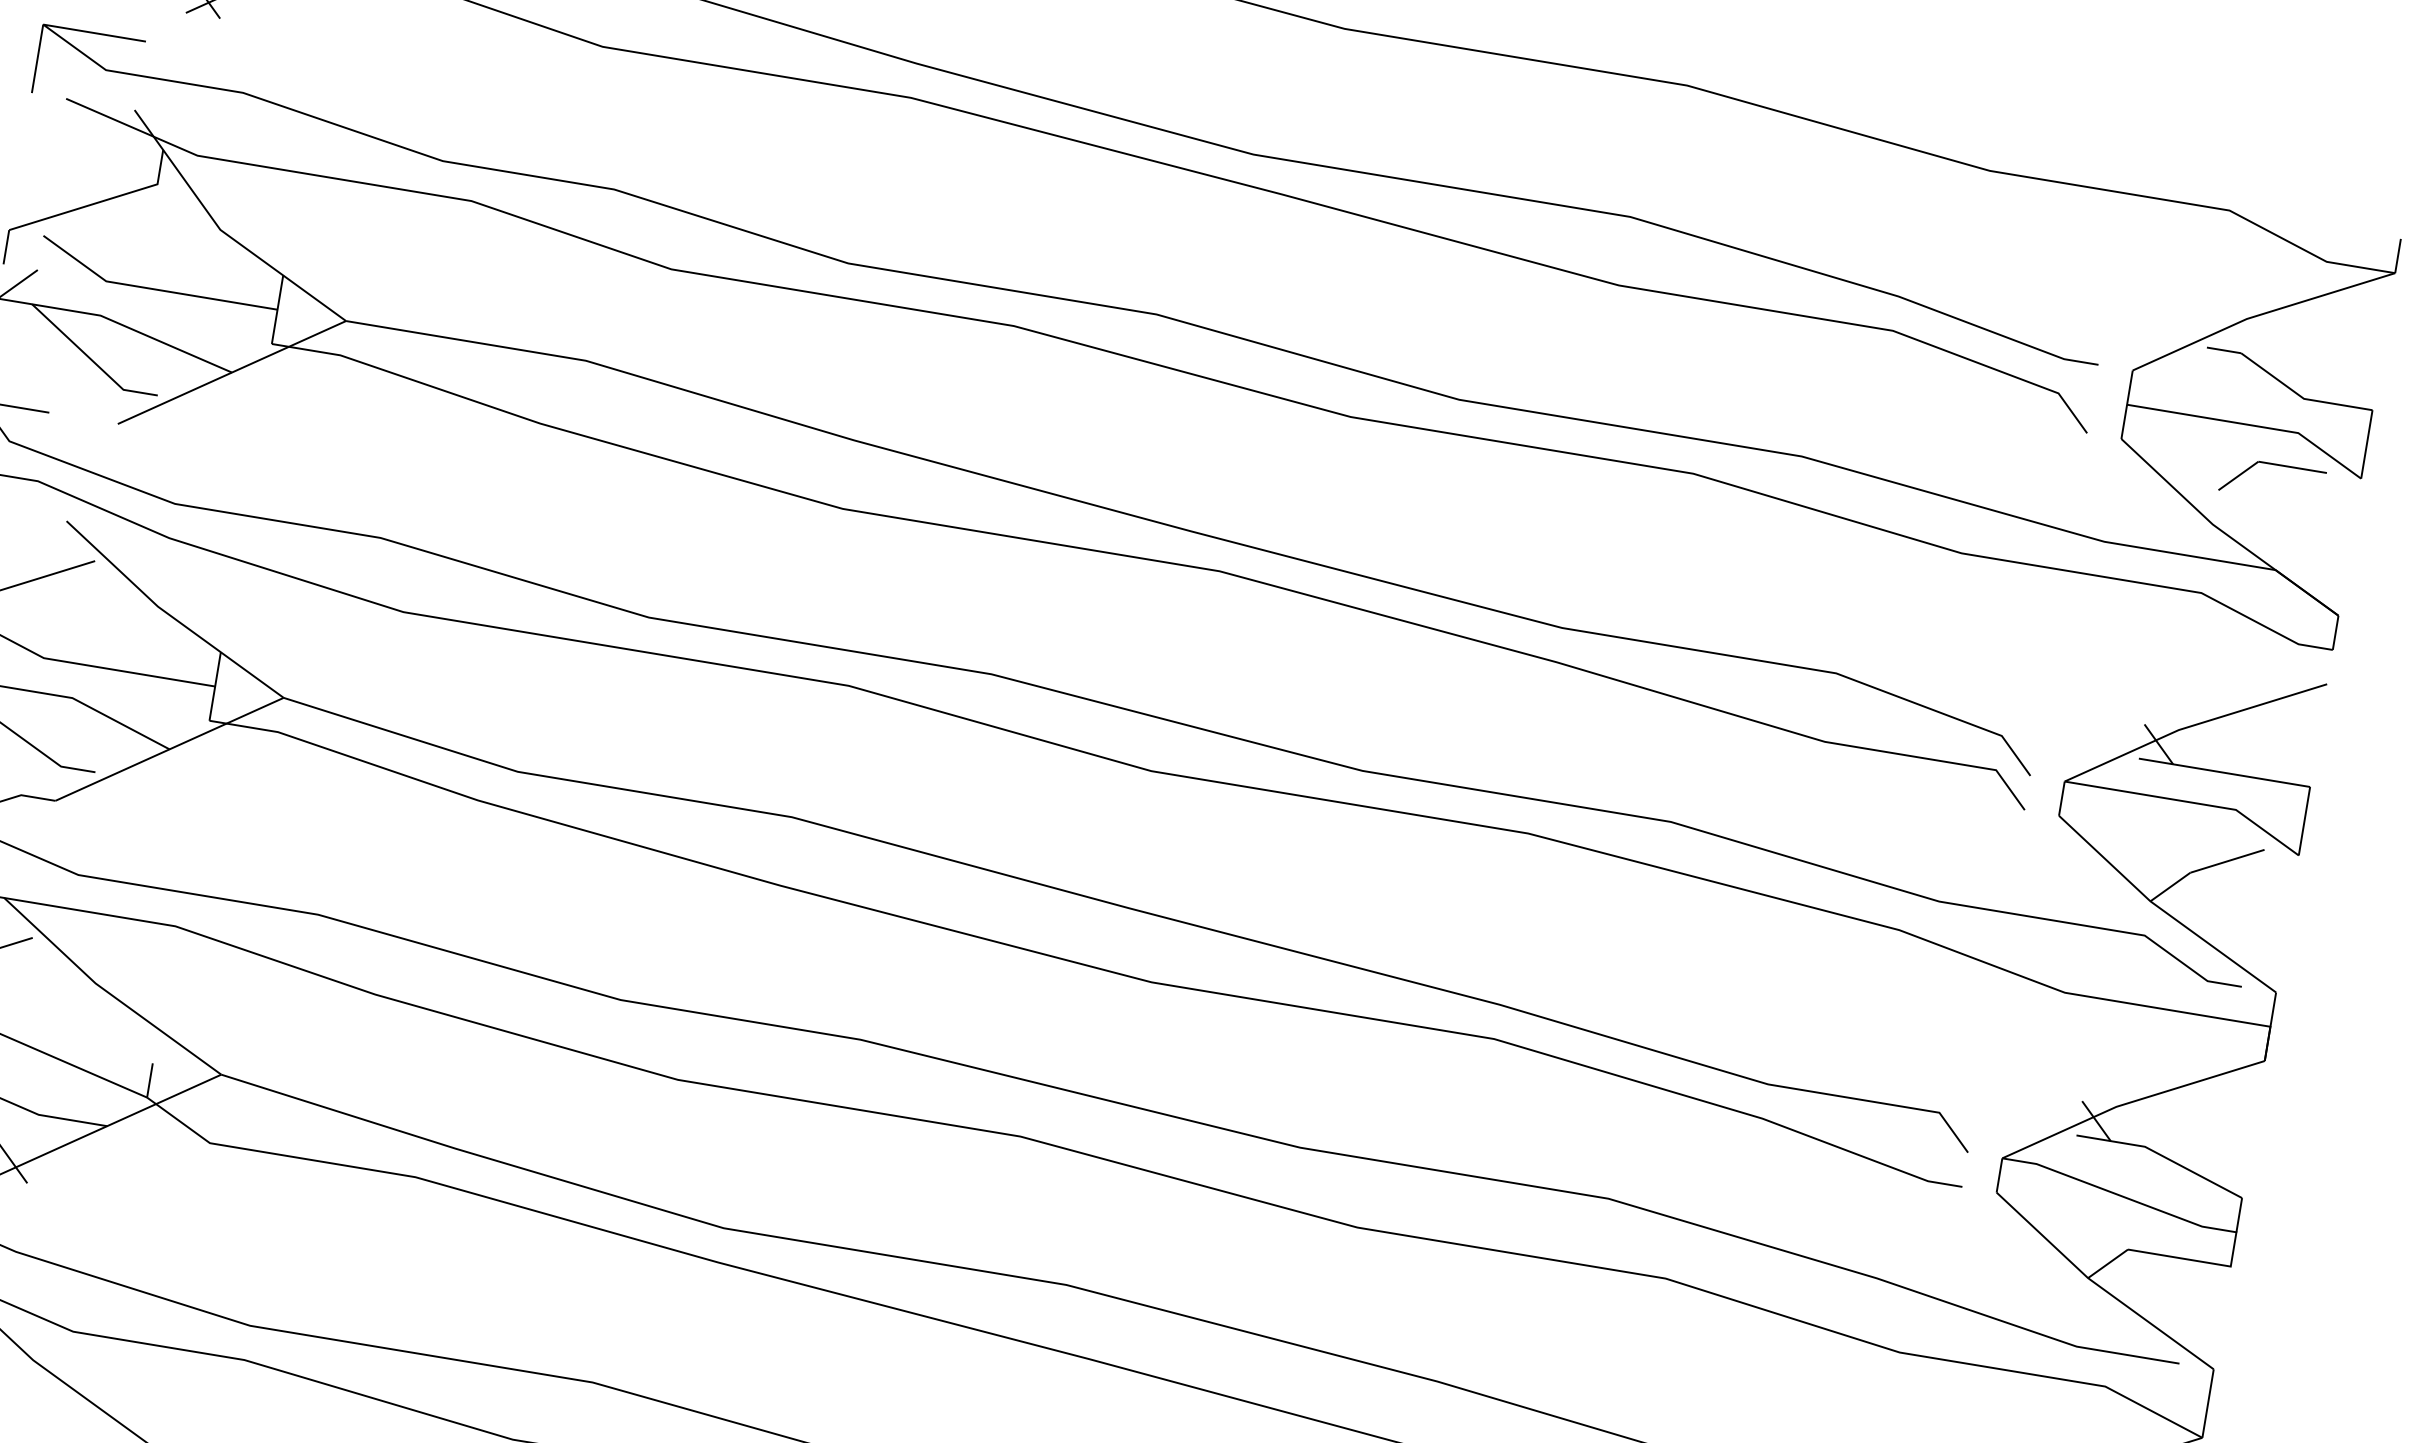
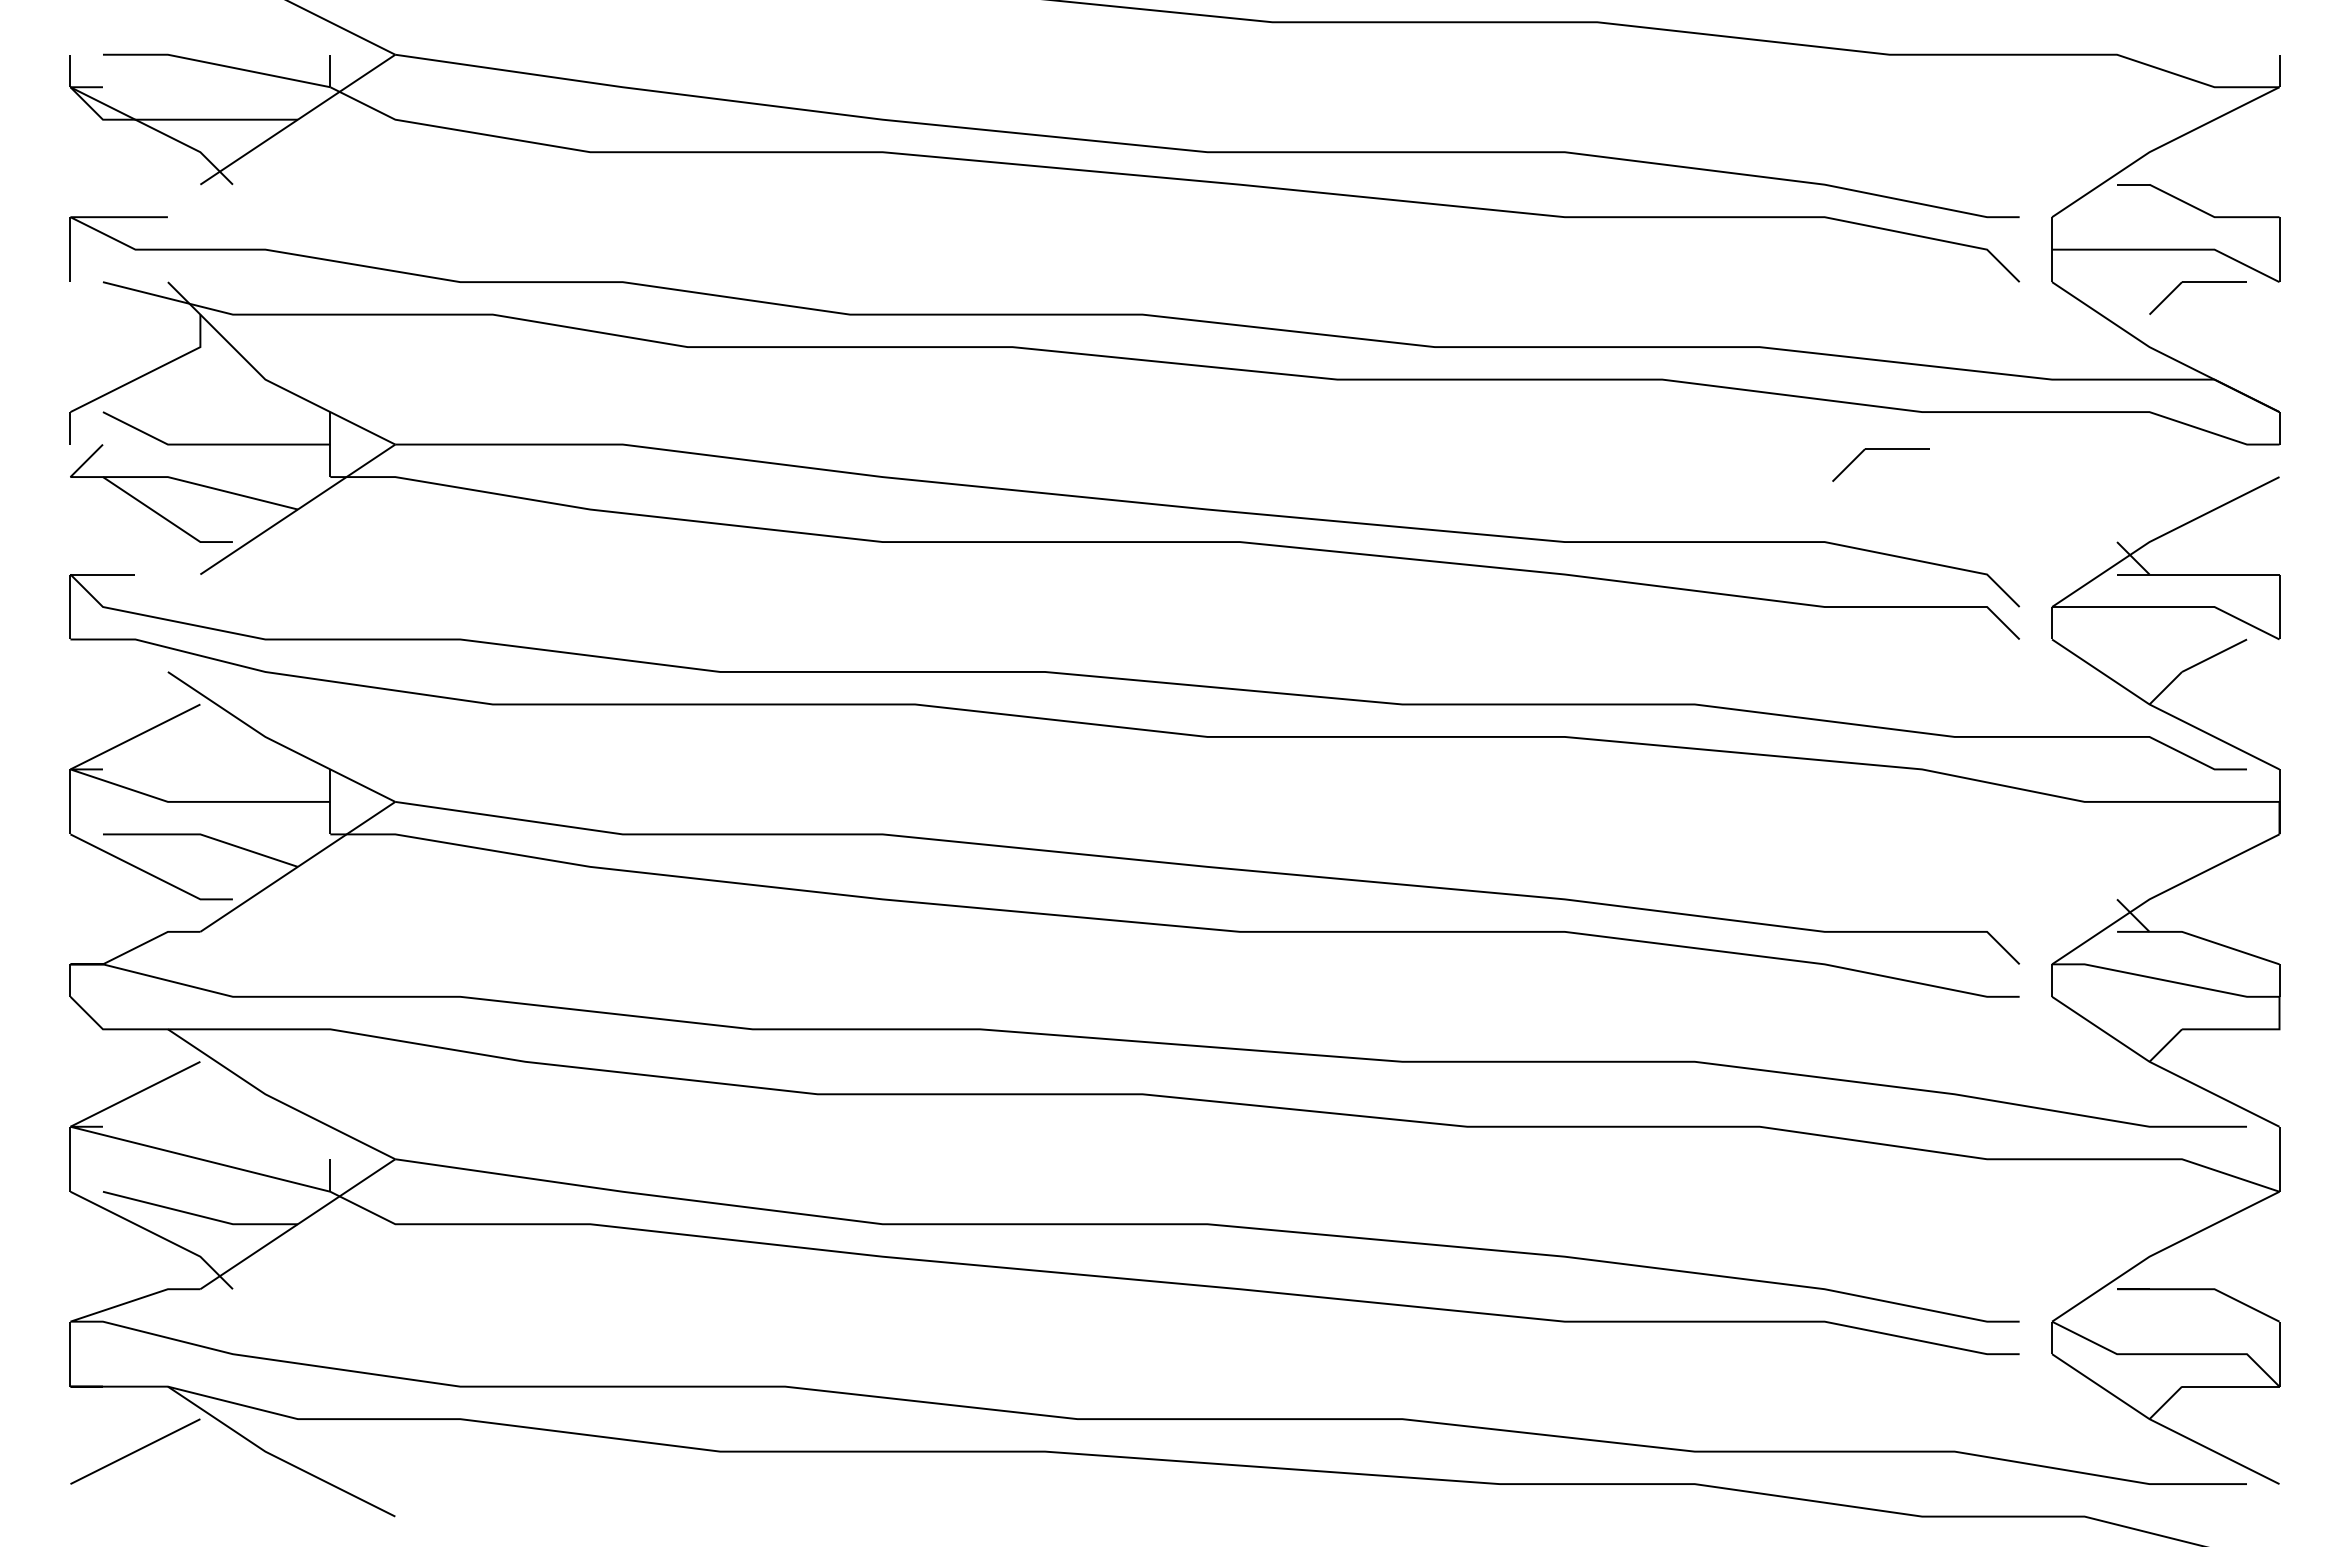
part: (1911, 585) -> (1880, 449), added

